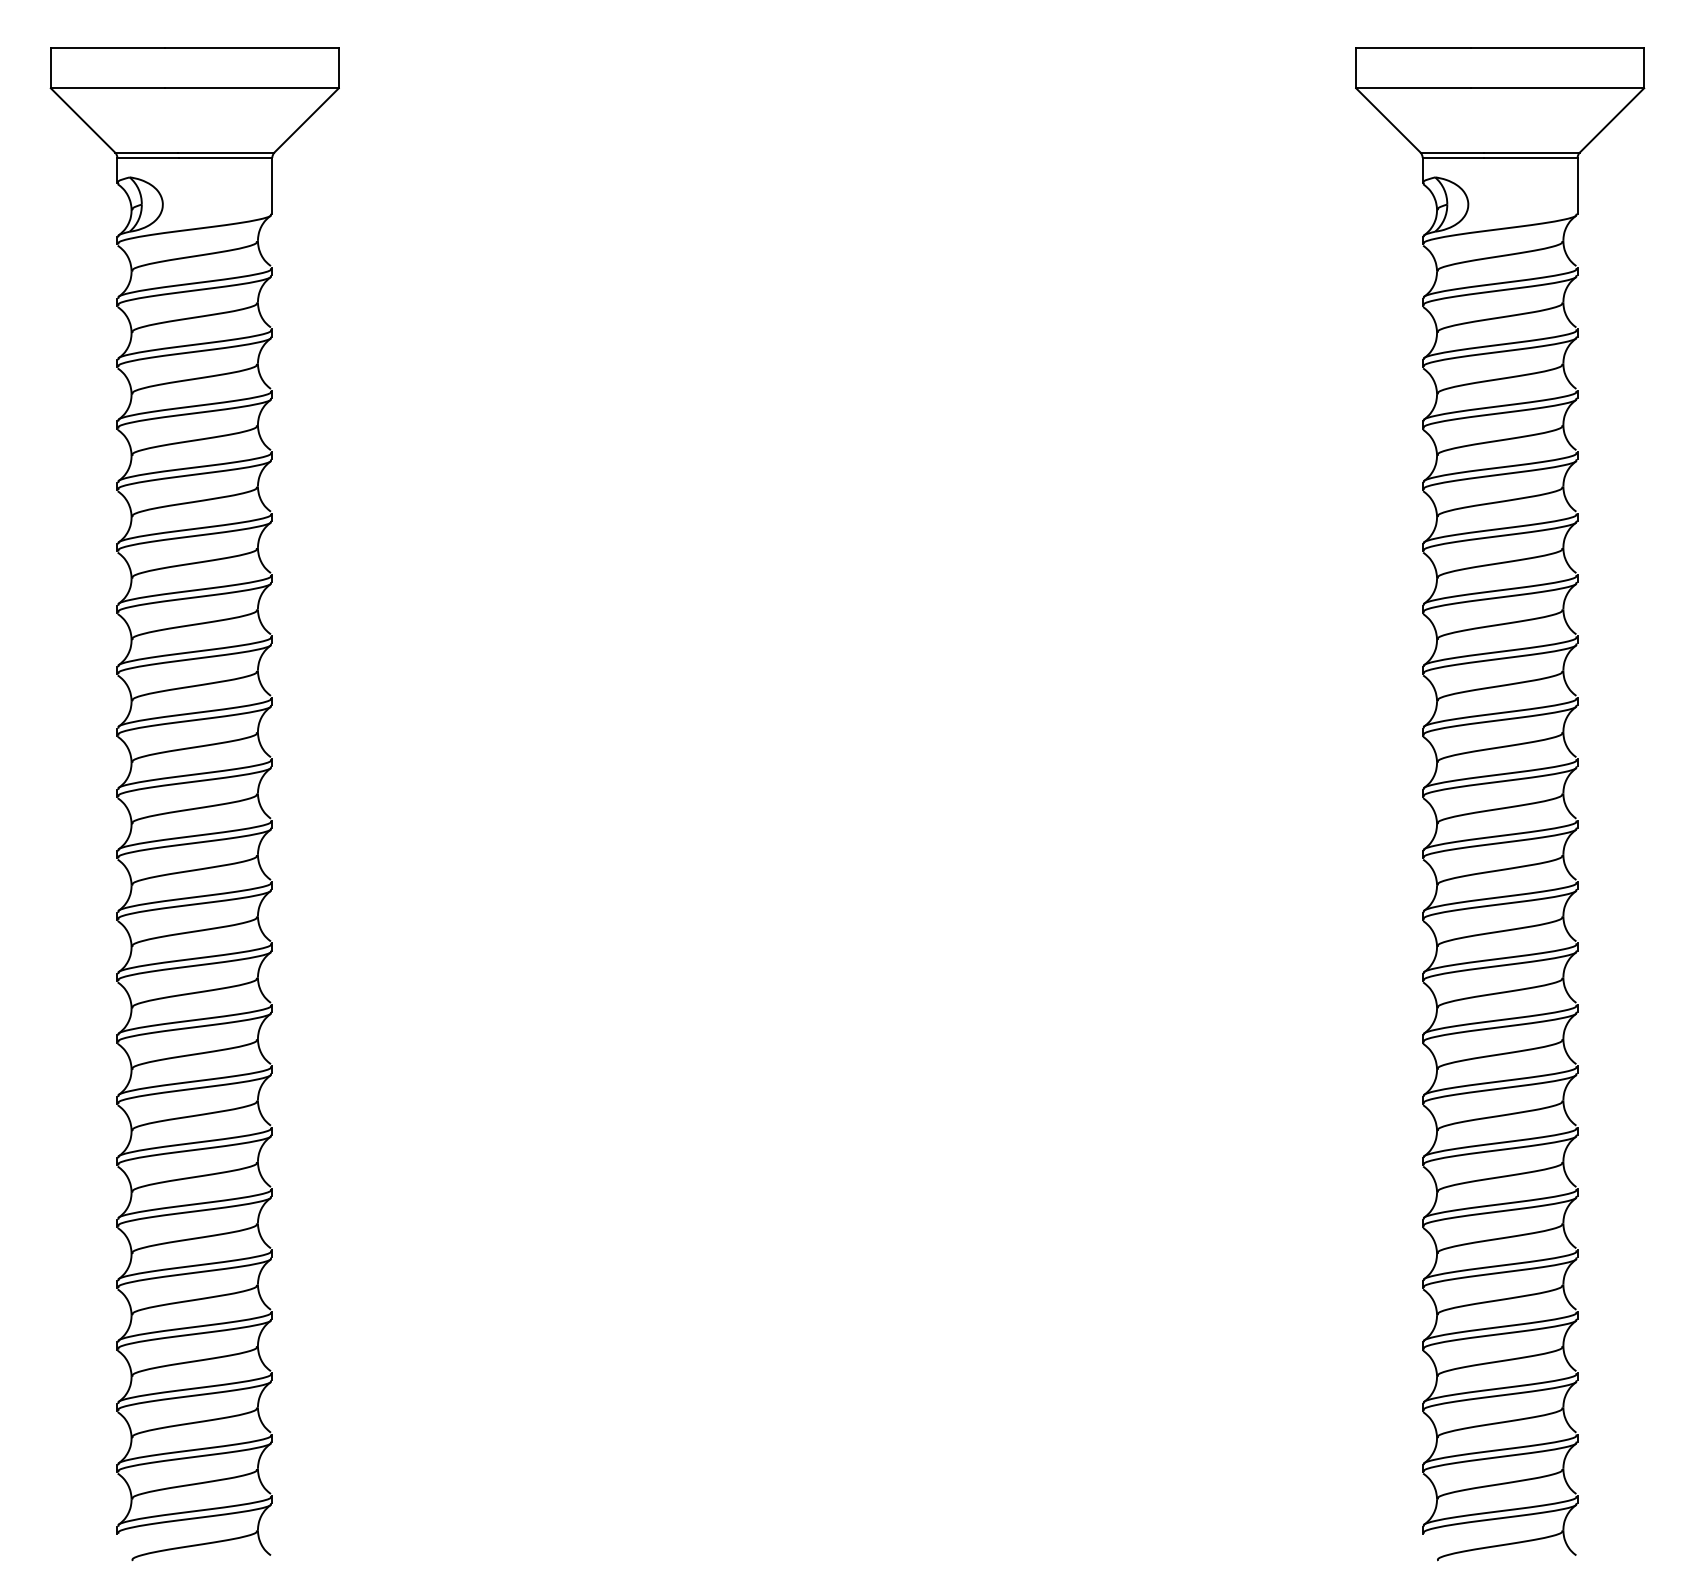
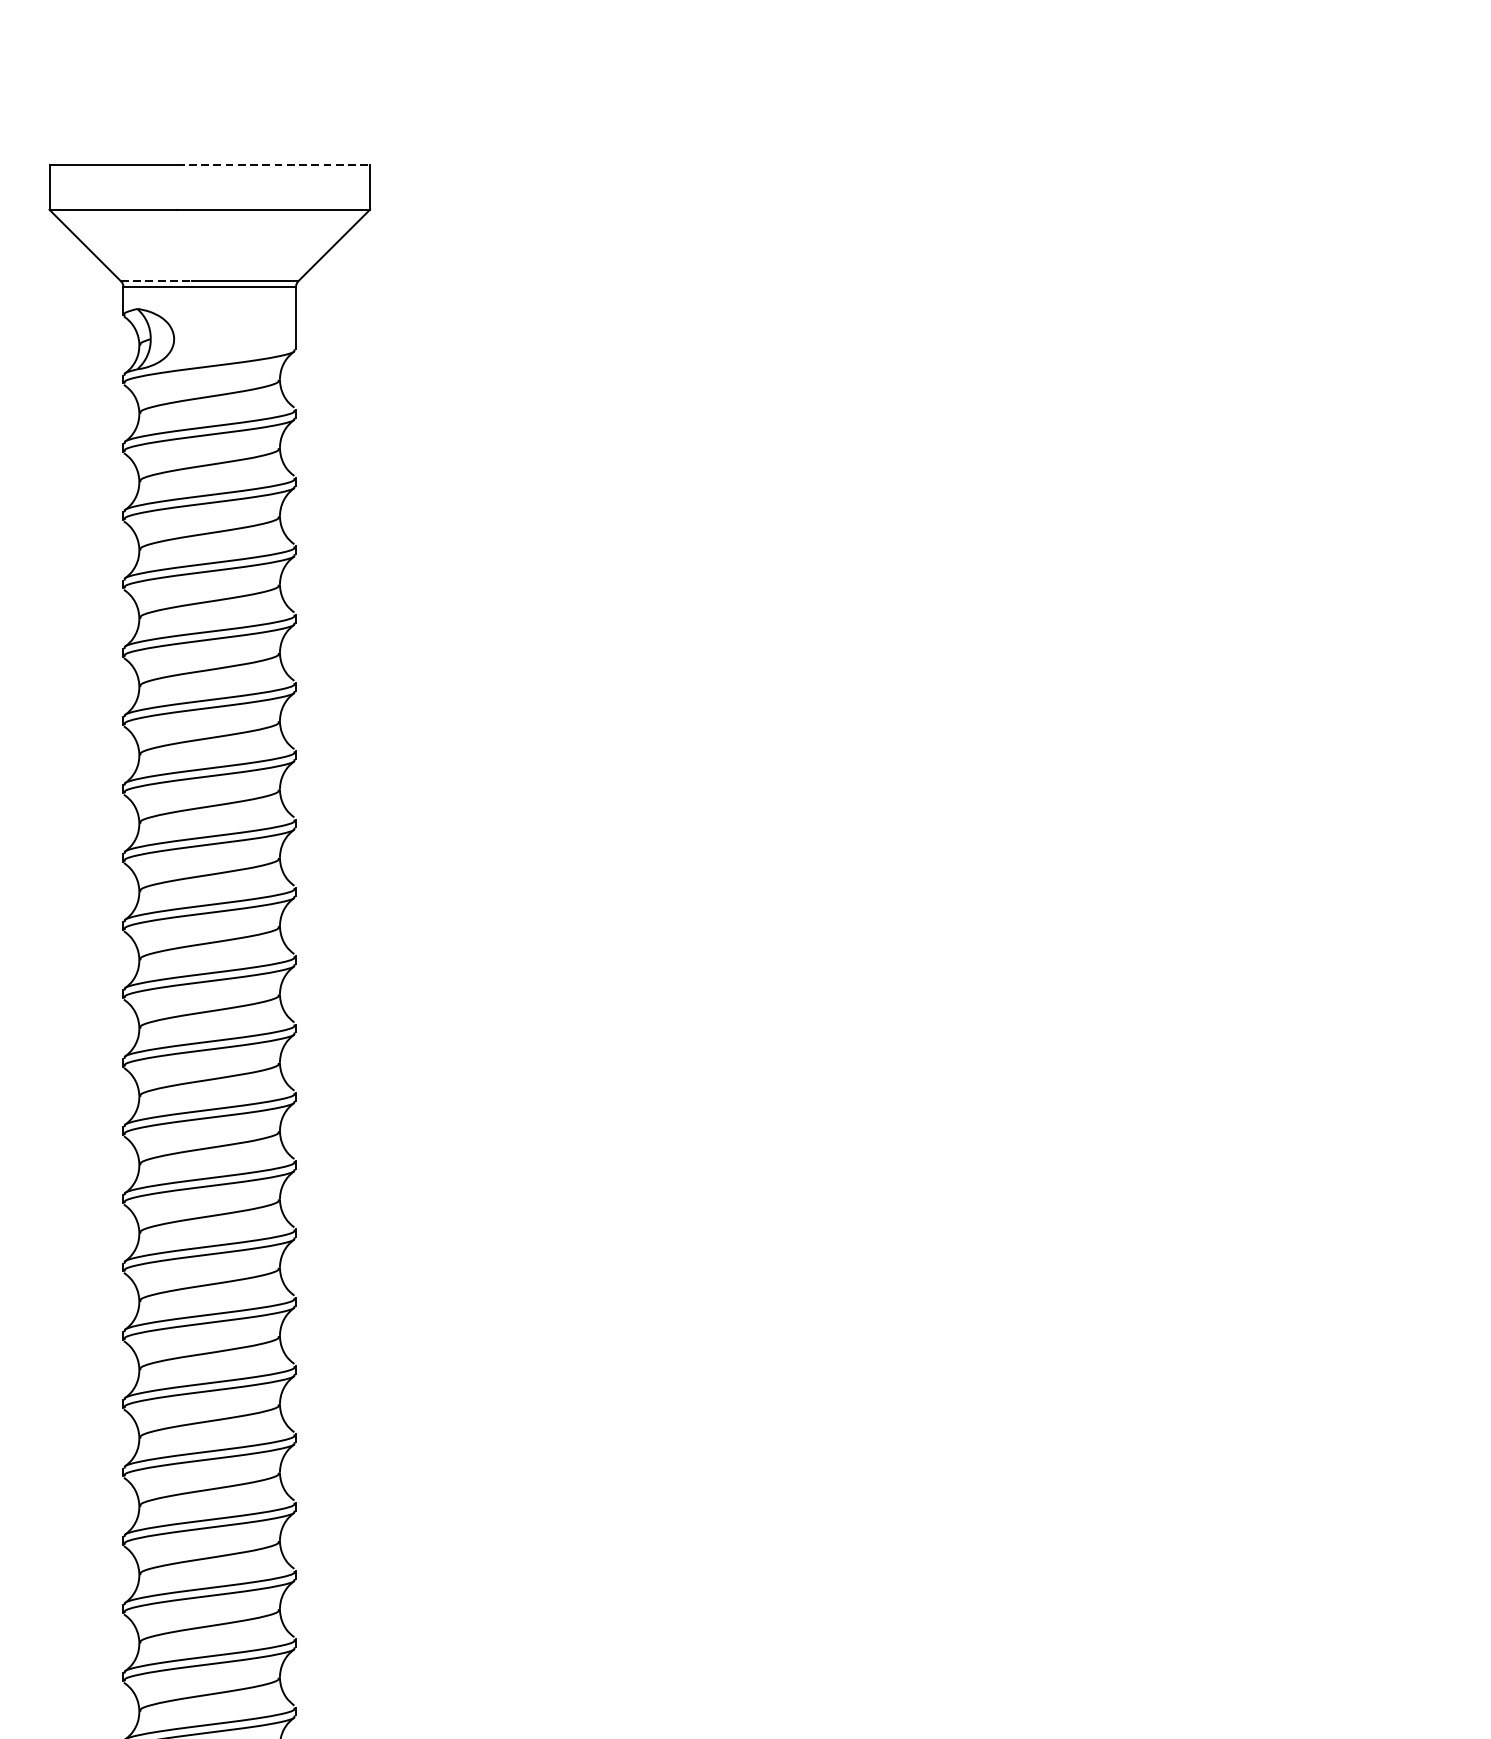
line: (252, 47) -> (273, 164), solid -> dashed
line: (146, 152) -> (155, 281), solid -> dashed

